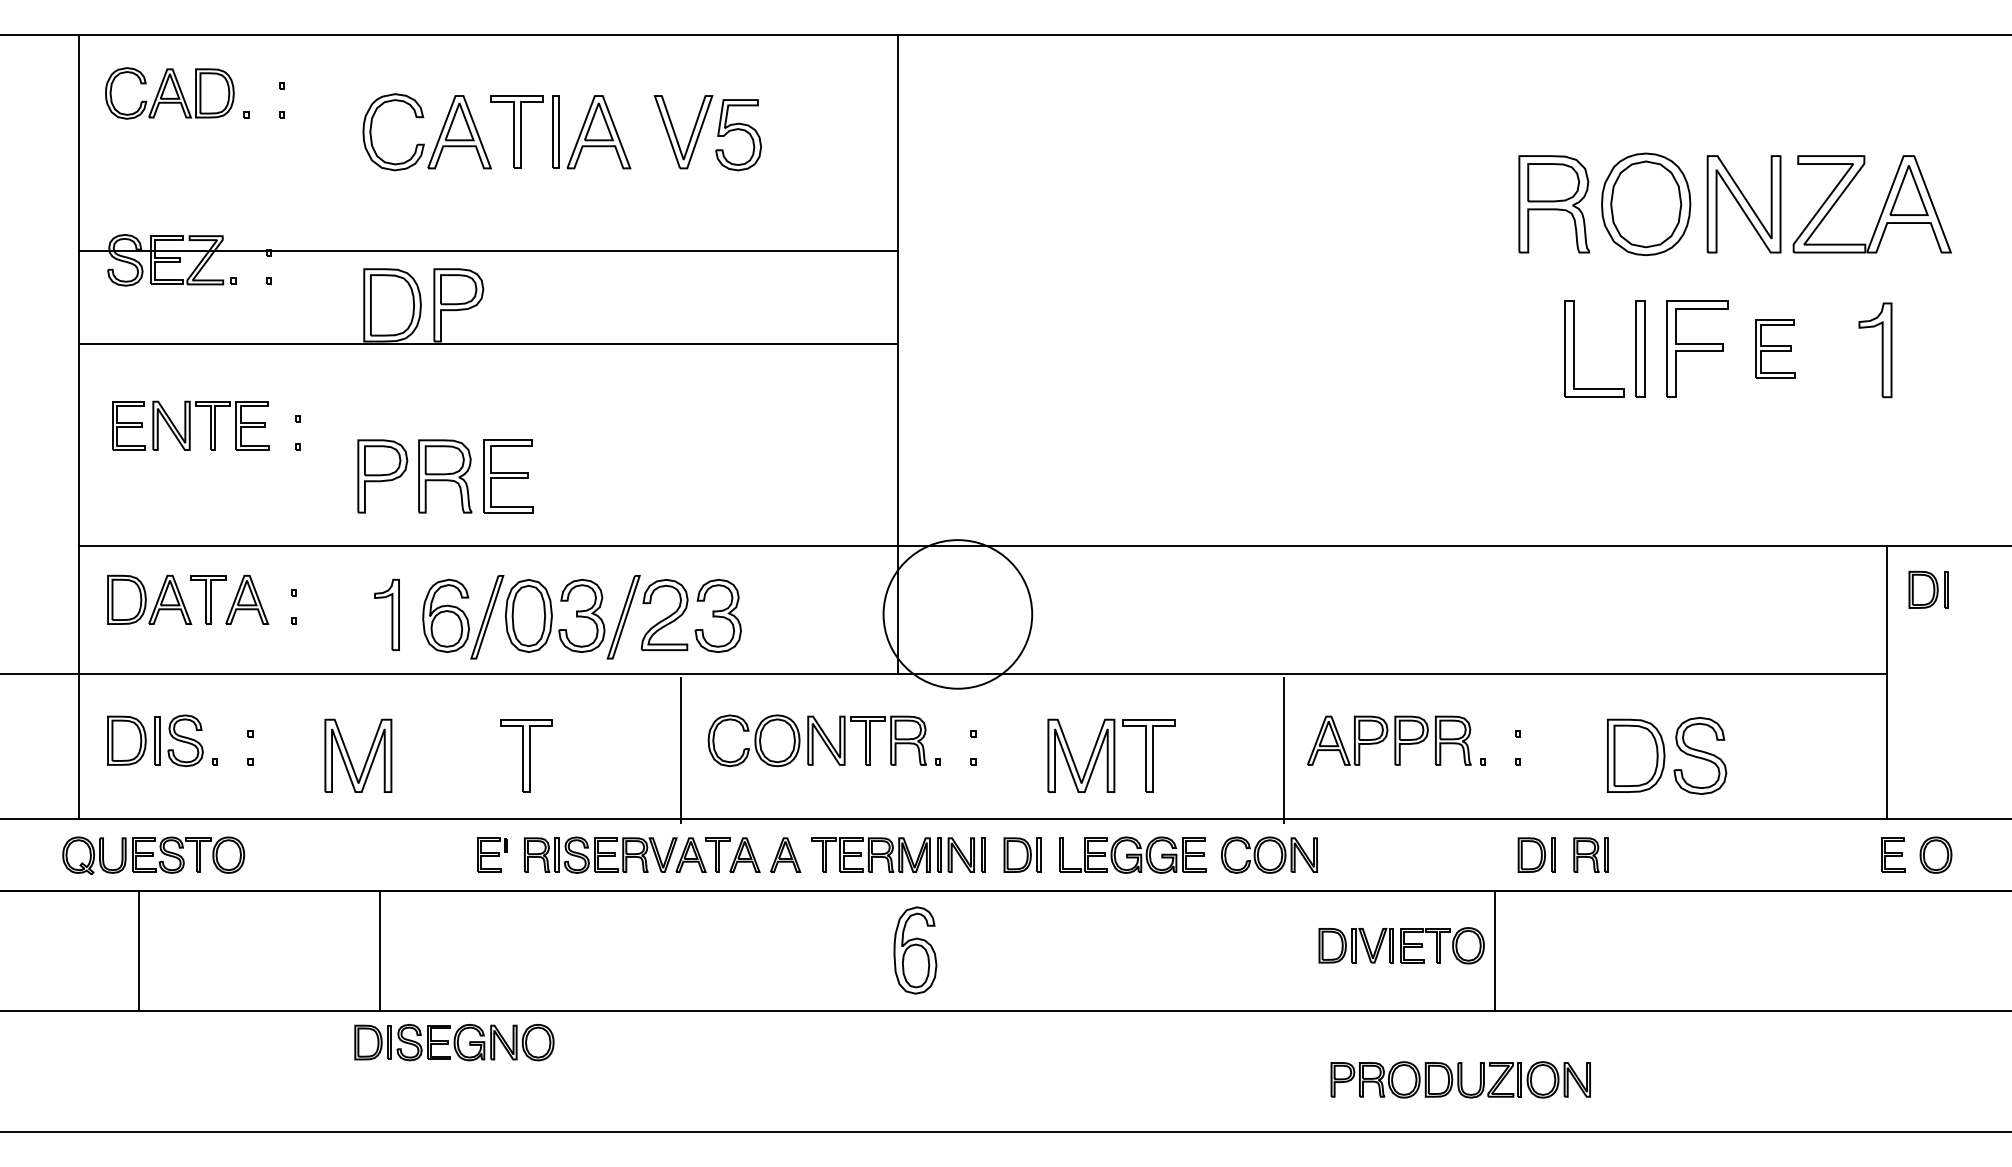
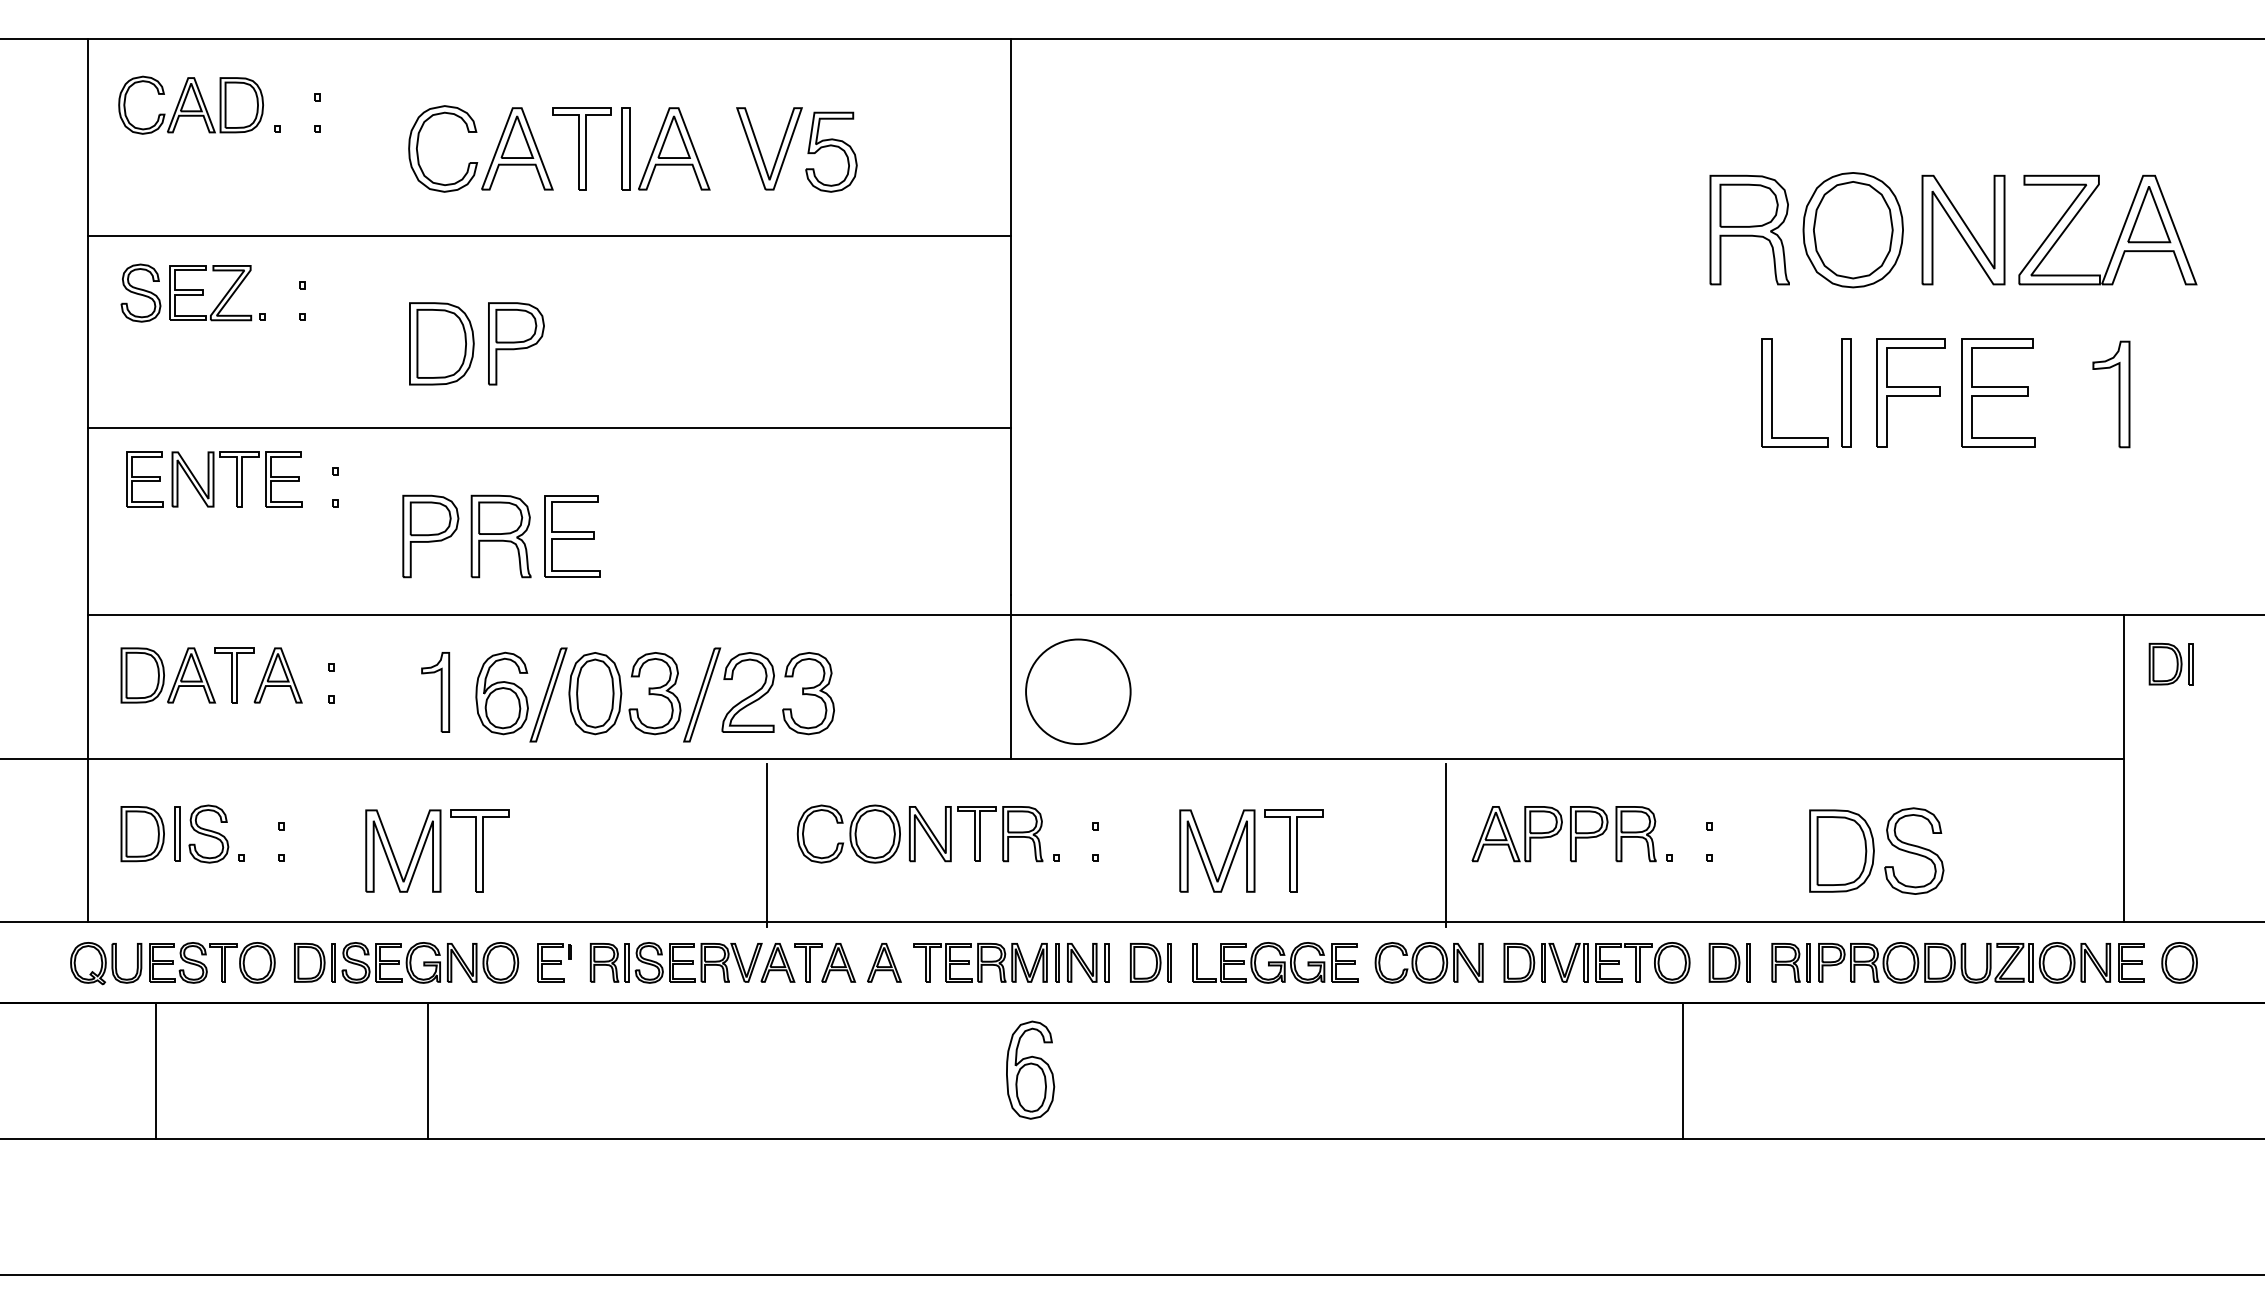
line: (488, 250) -> (549, 236), moved
line: (488, 344) -> (549, 428), moved
part: (1775, 348) -> (1998, 392), size x1.67
circle: (958, 614) -> (1078, 691), size x0.62
part: (526, 755) -> (479, 850), moved
part: (1401, 945) -> (1596, 962), moved
part: (454, 1042) -> (406, 962), moved
part: (1460, 1079) -> (1964, 962), moved

